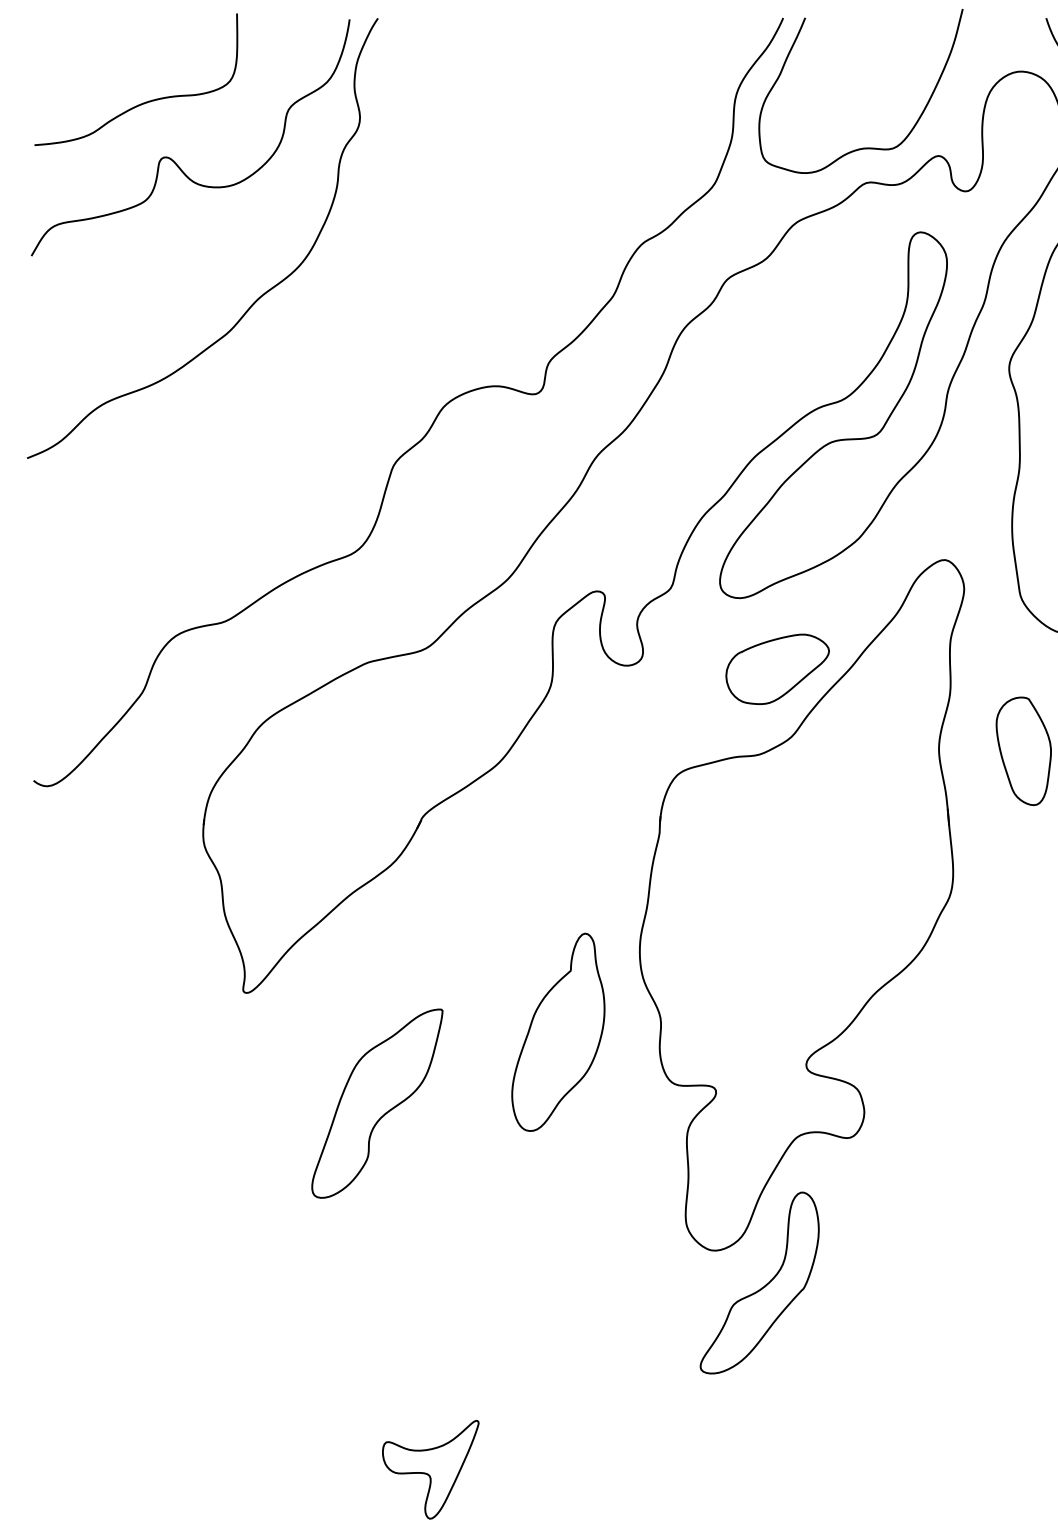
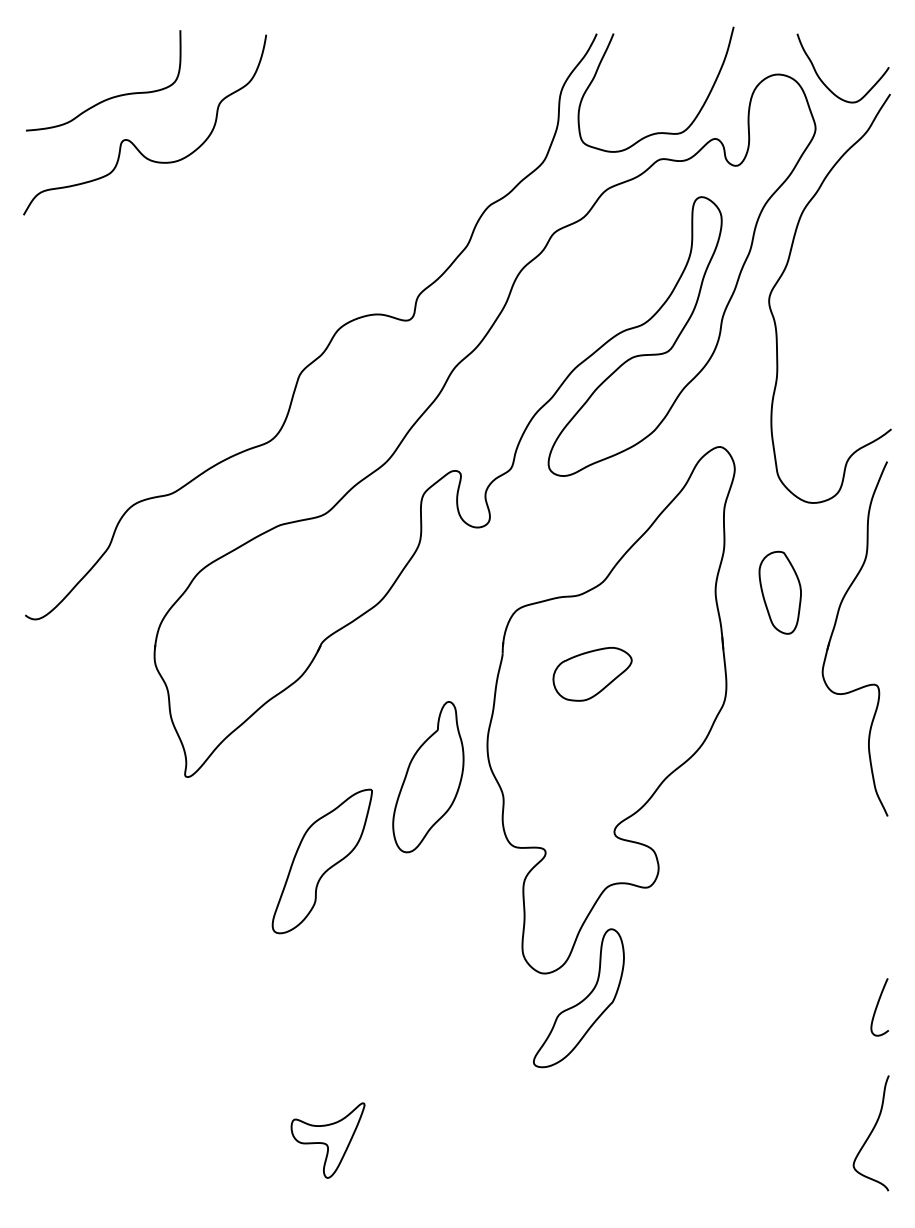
curve: (259, 295) -> (197, 245), removed
part: (777, 669) -> (592, 674), moved
part: (558, 1032) -> (428, 777), moved
part: (376, 1103) -> (321, 861), moved

